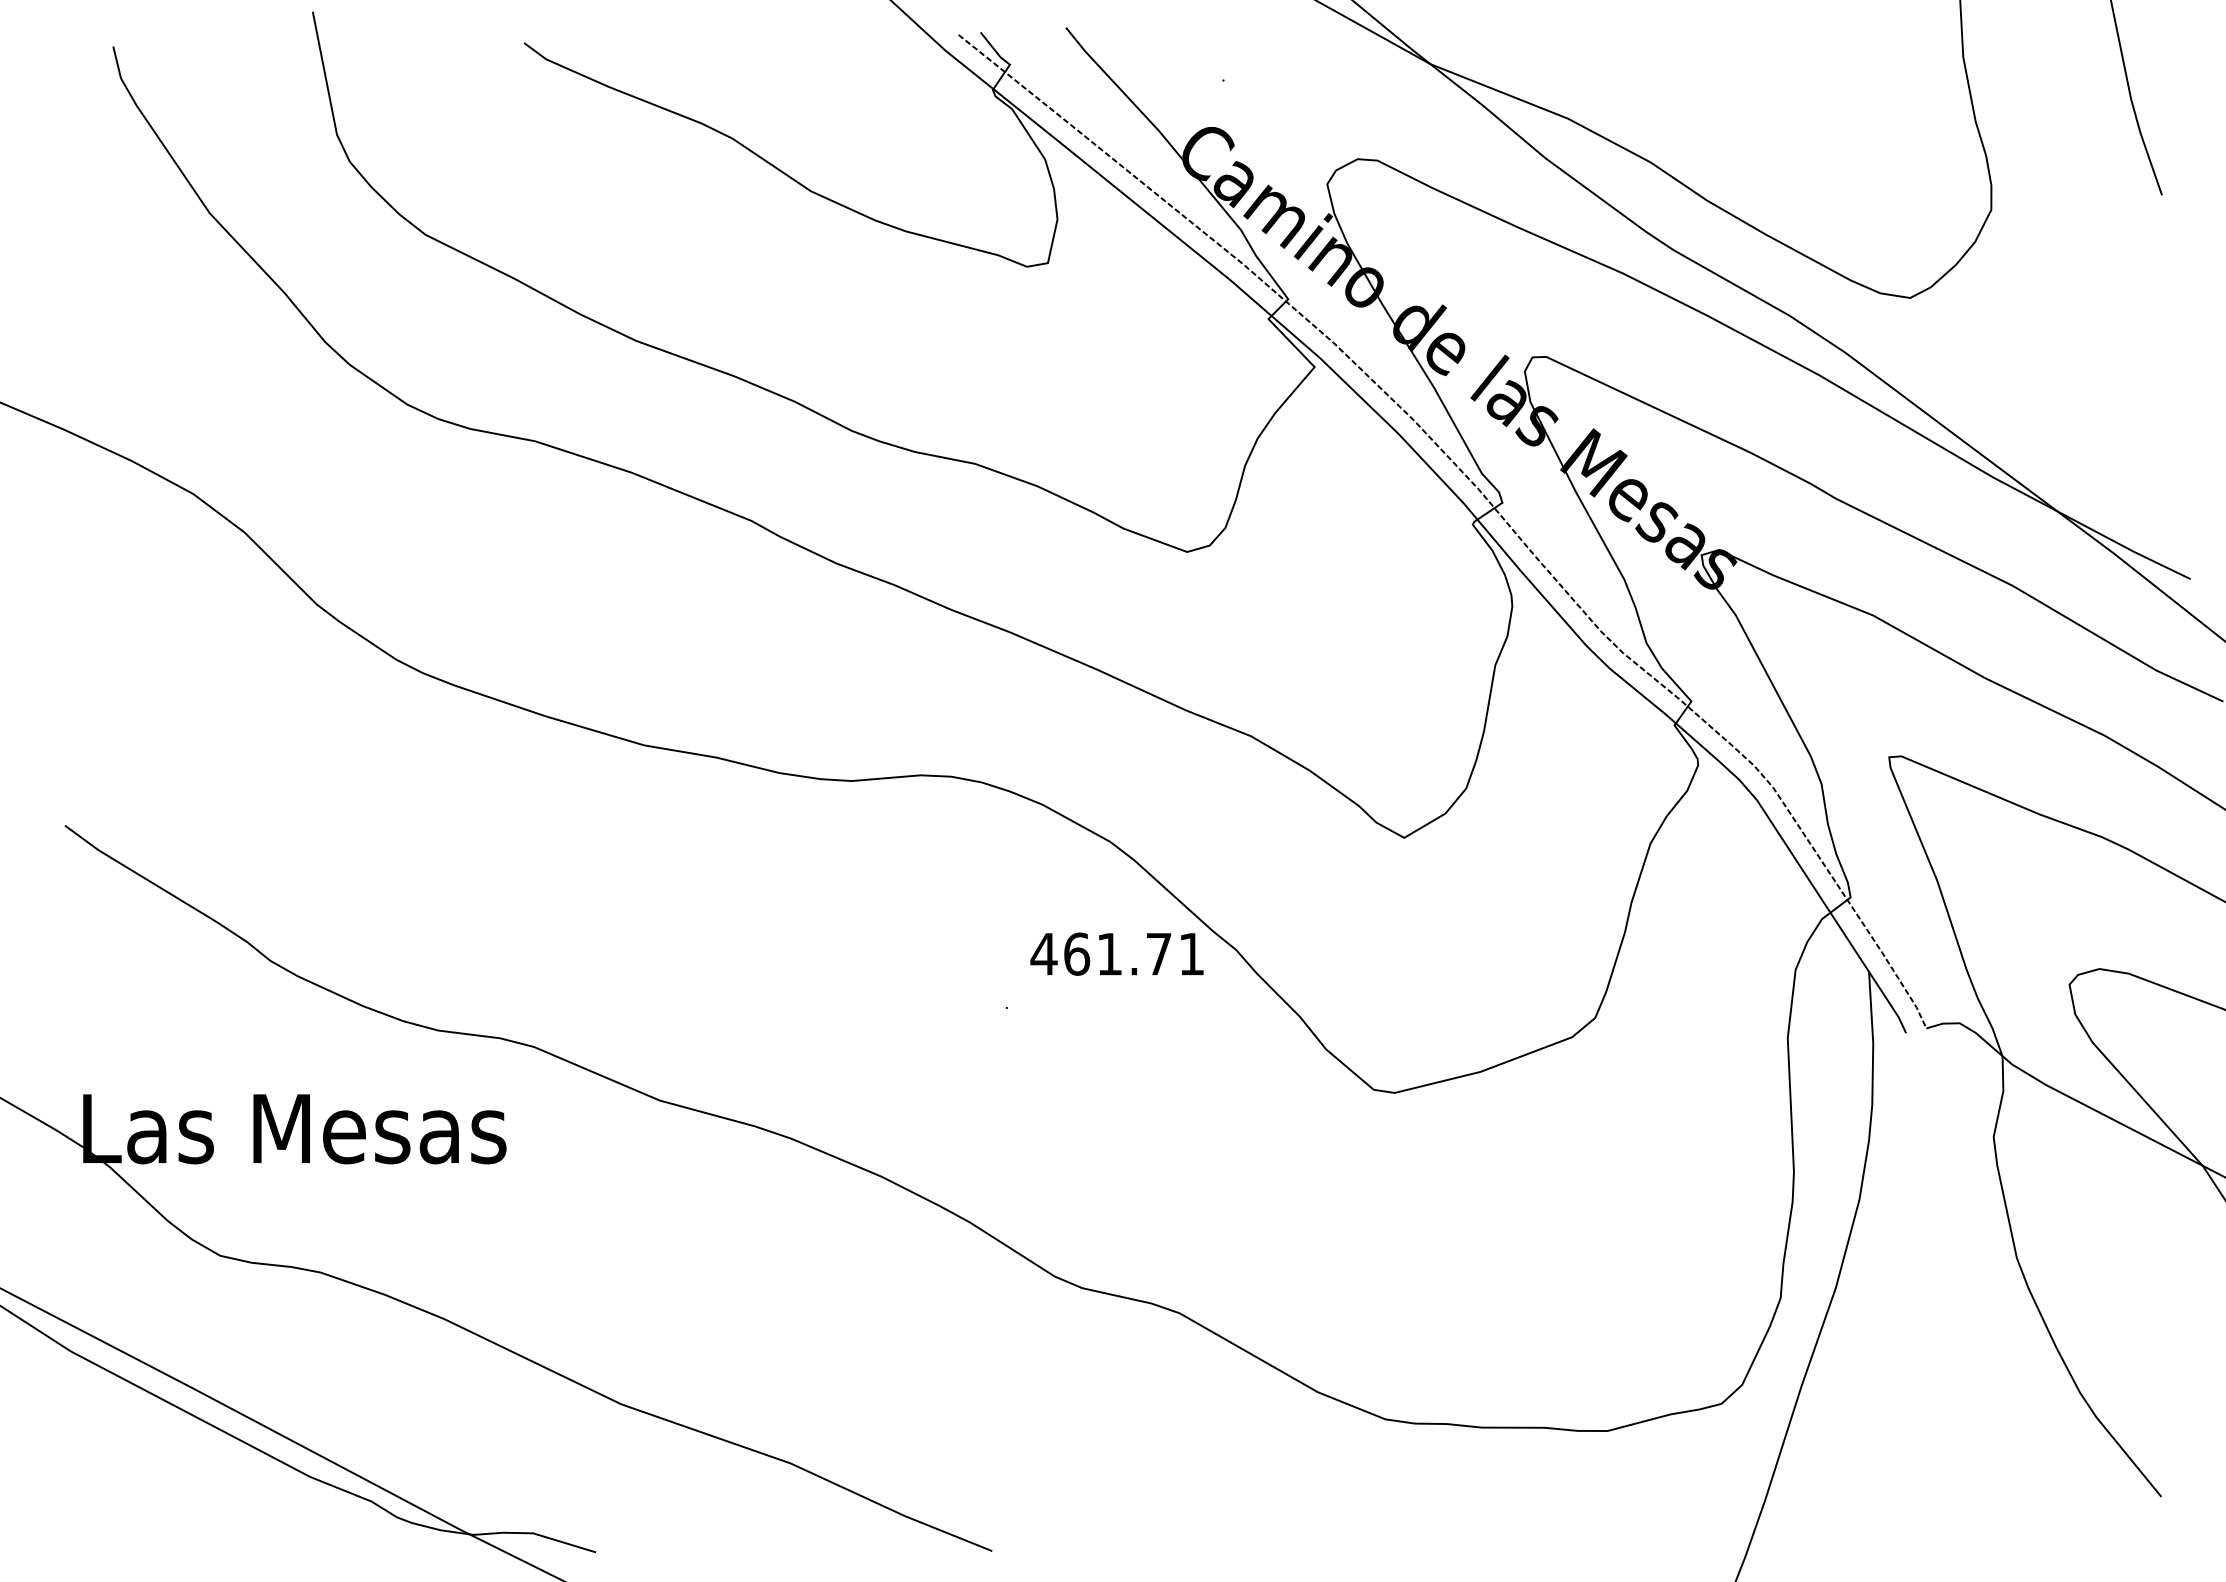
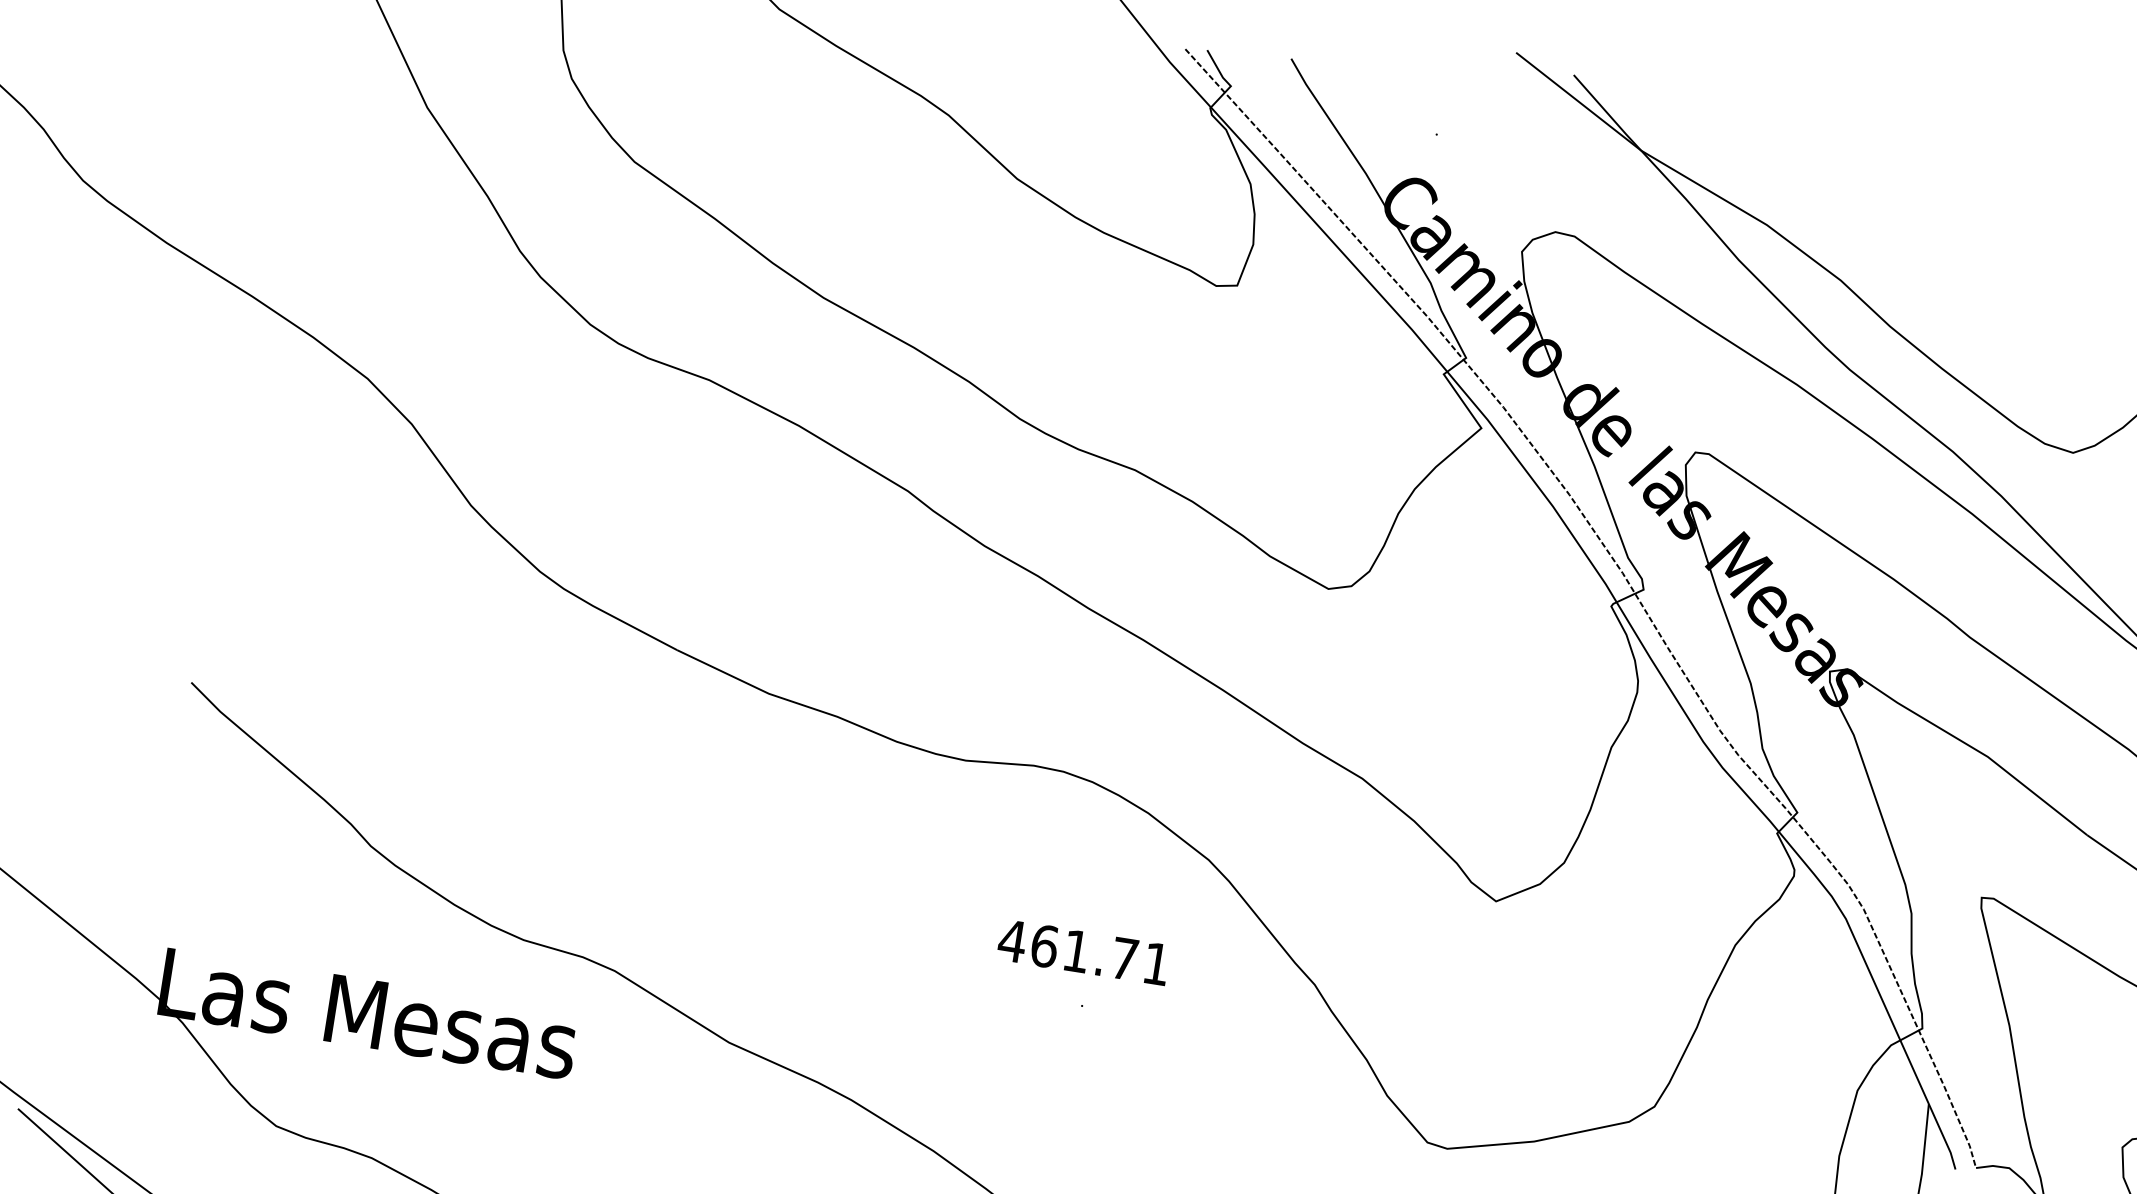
text: (1116, 953) -> (1083, 951), moved

